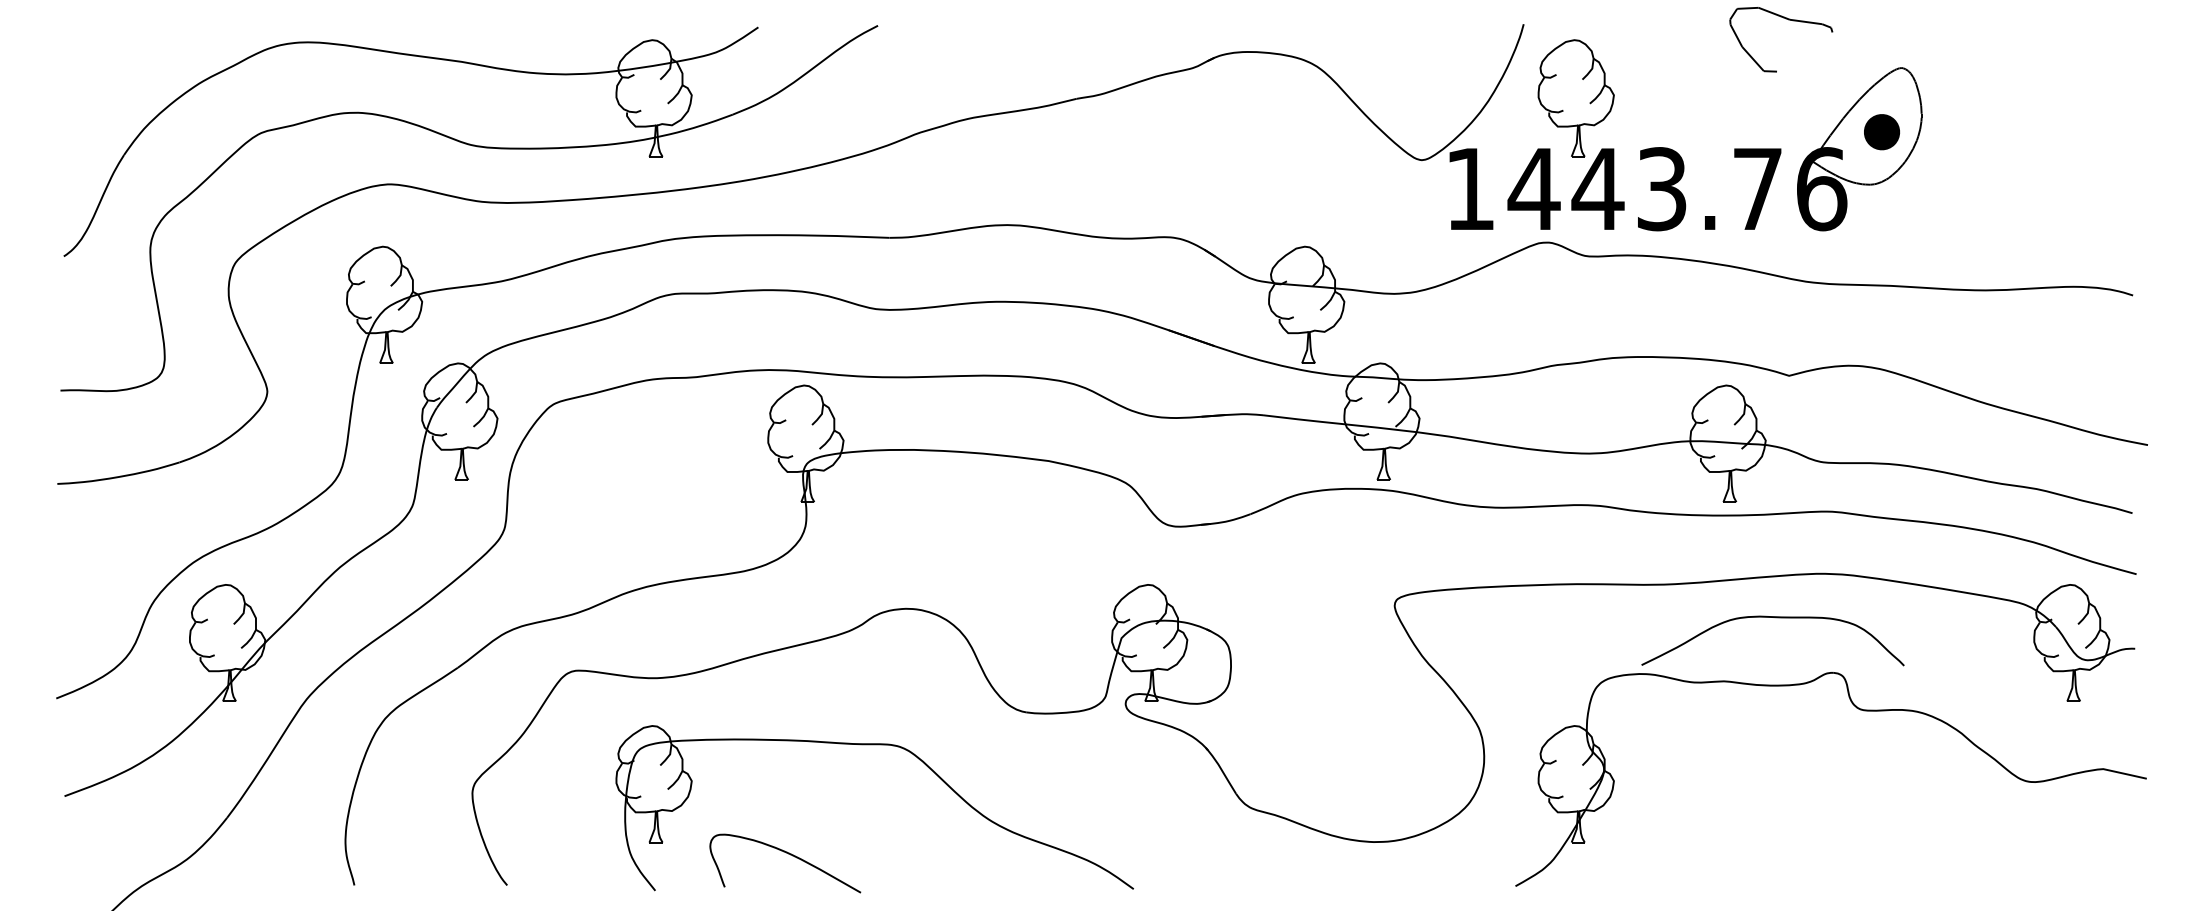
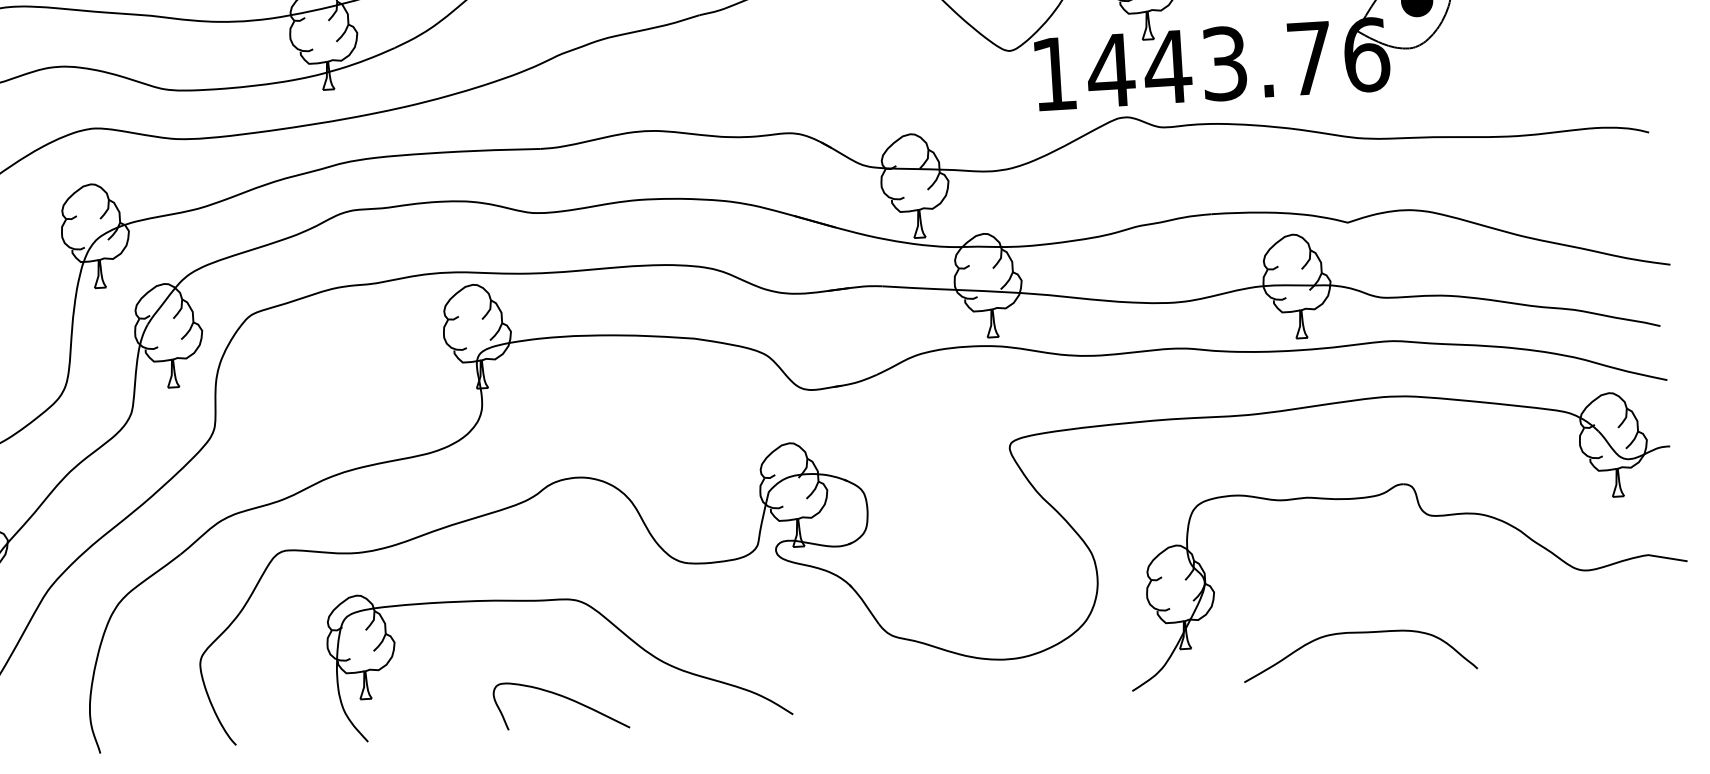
curve: (1775, 618) -> (1360, 633), moved
curve: (790, 855) -> (565, 698), moved

